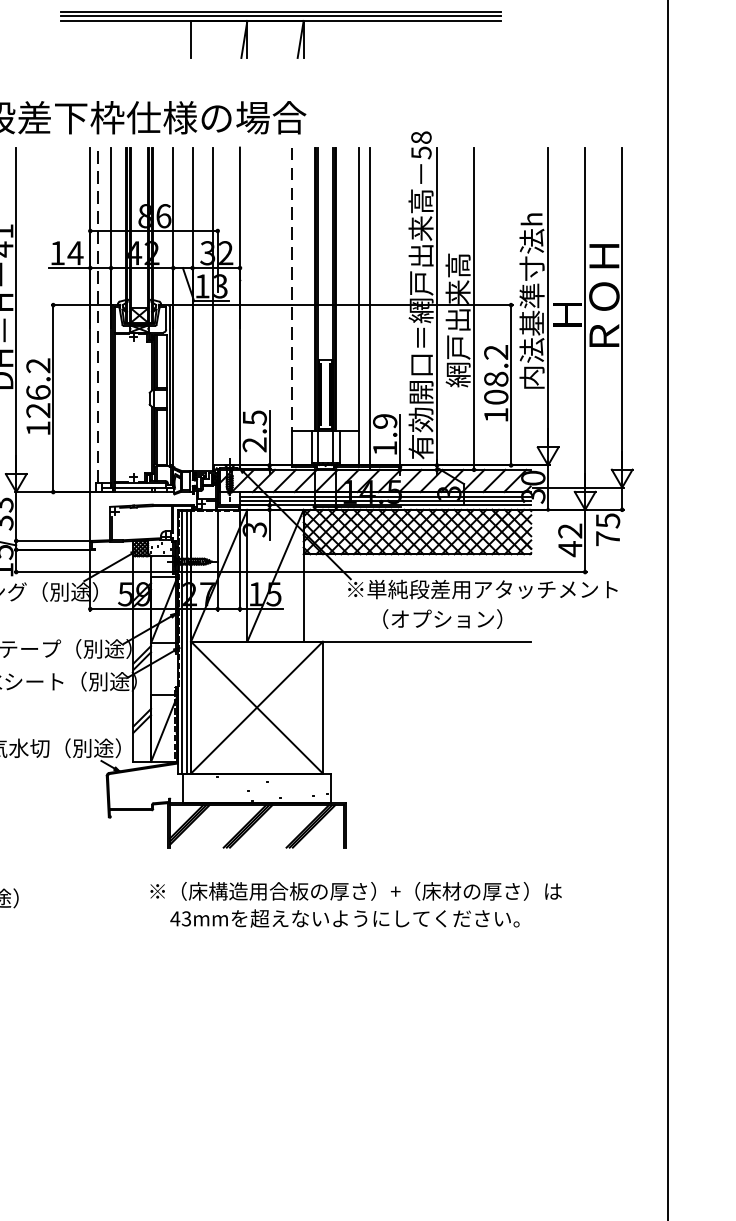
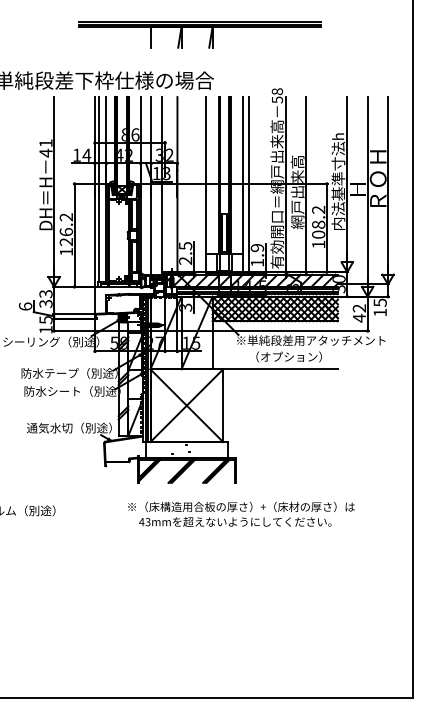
line: (292, 289) -> (206, 175), dashed -> solid
line: (98, 315) -> (99, 189), dashed -> solid
text: (606, 538) -> (379, 312), 75 -> 15

